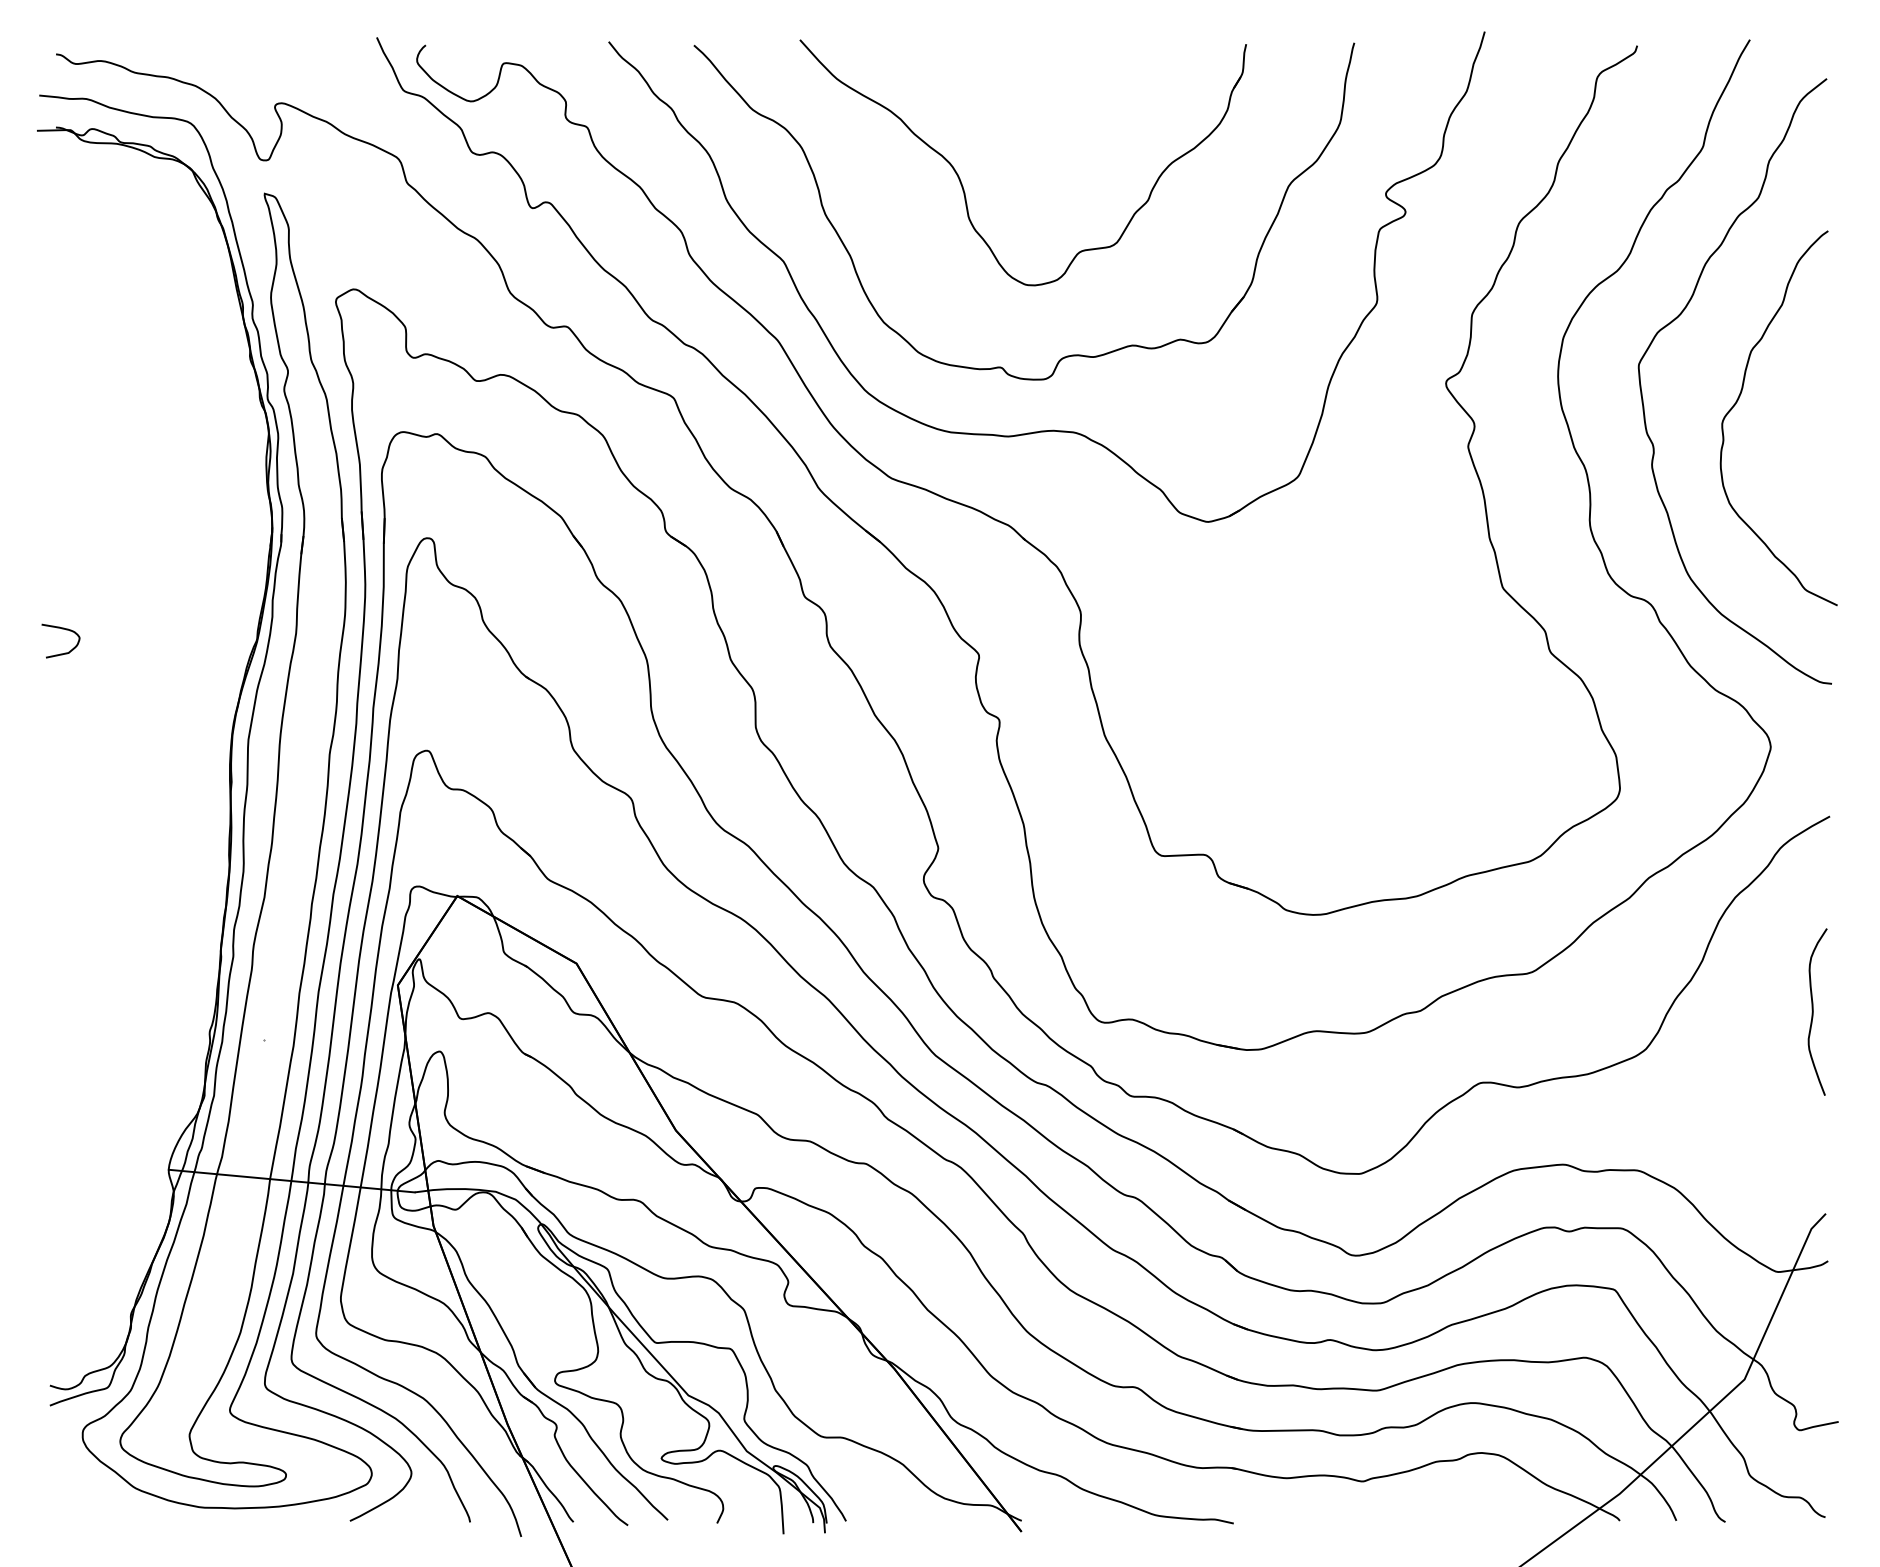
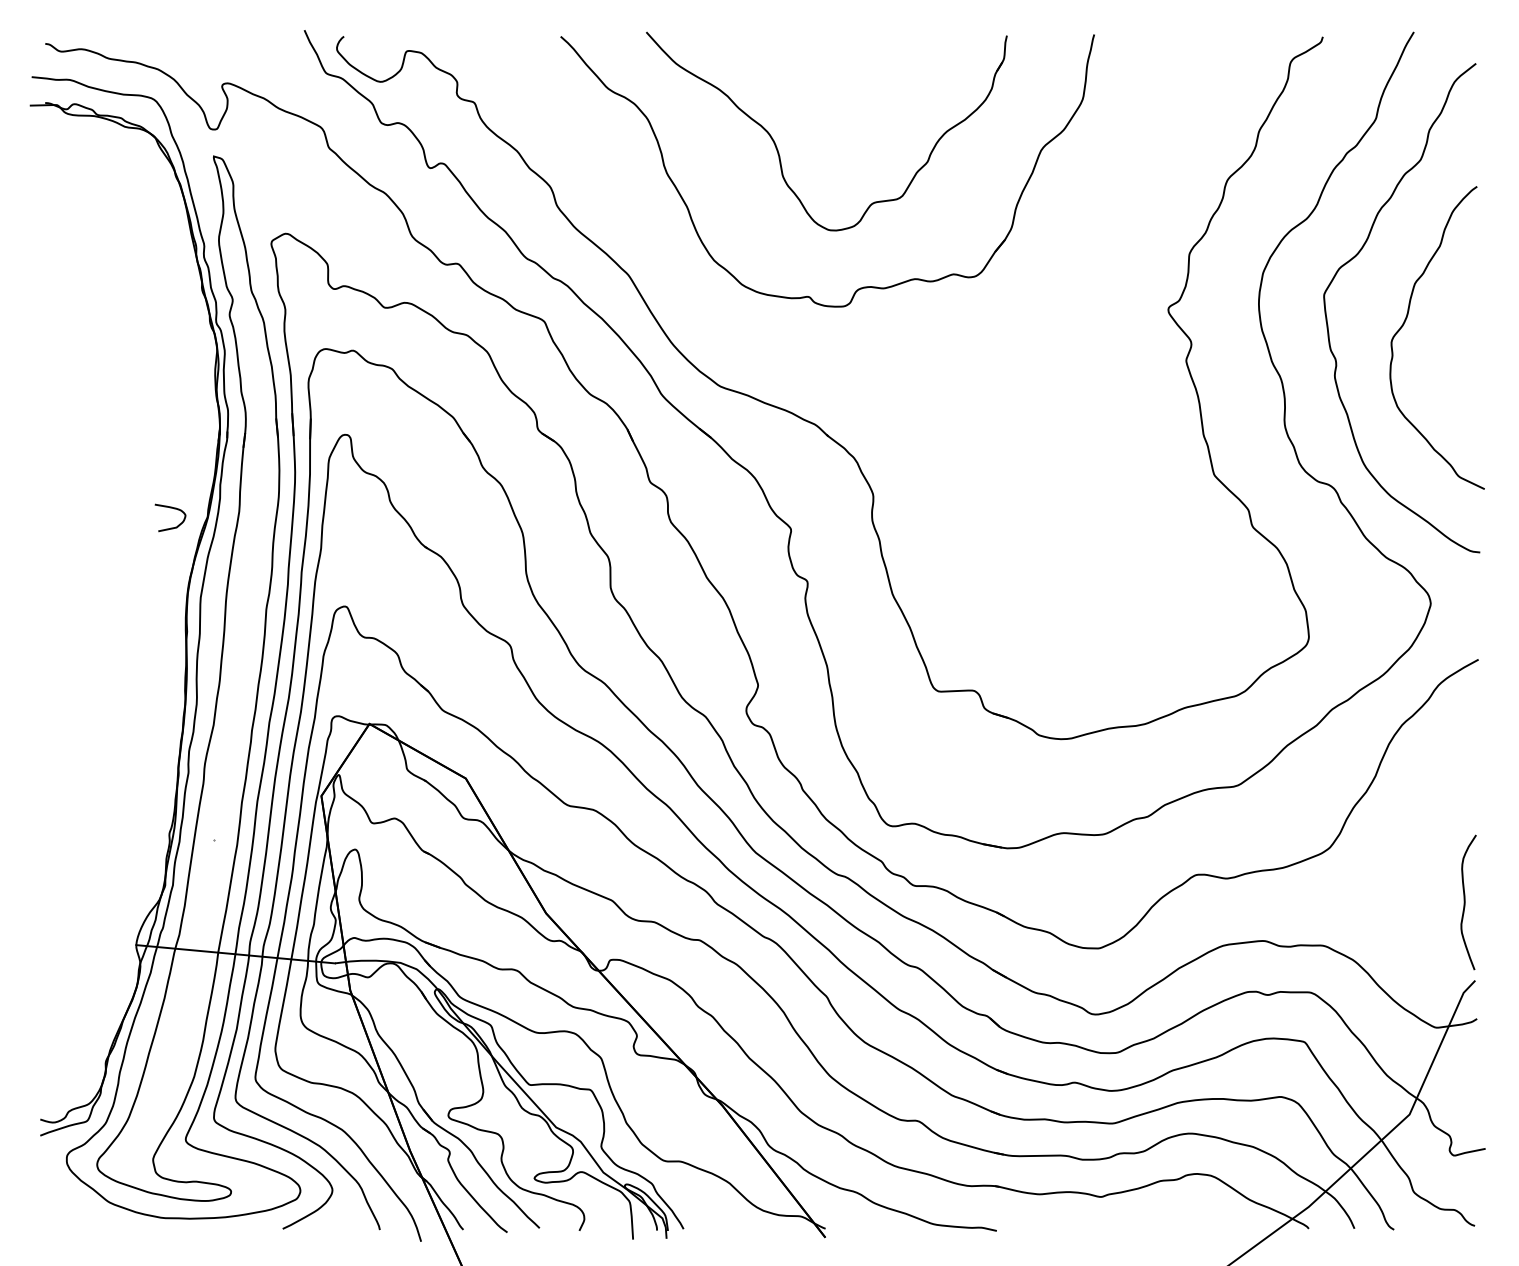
part: (1052, 429) -> (850, 346), removed
curve: (62, 629) -> (171, 508), moved
curve: (1813, 1011) -> (1465, 902), moved

